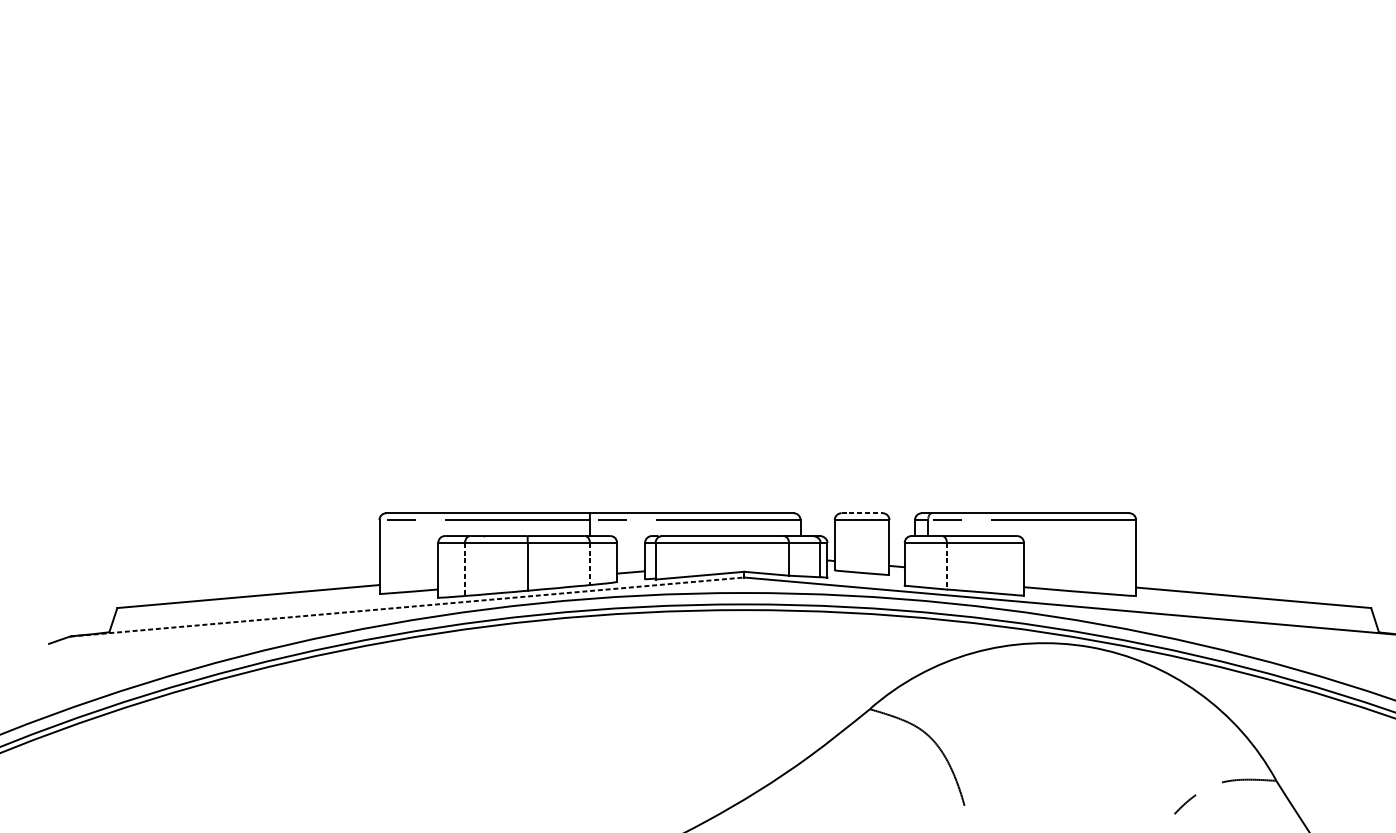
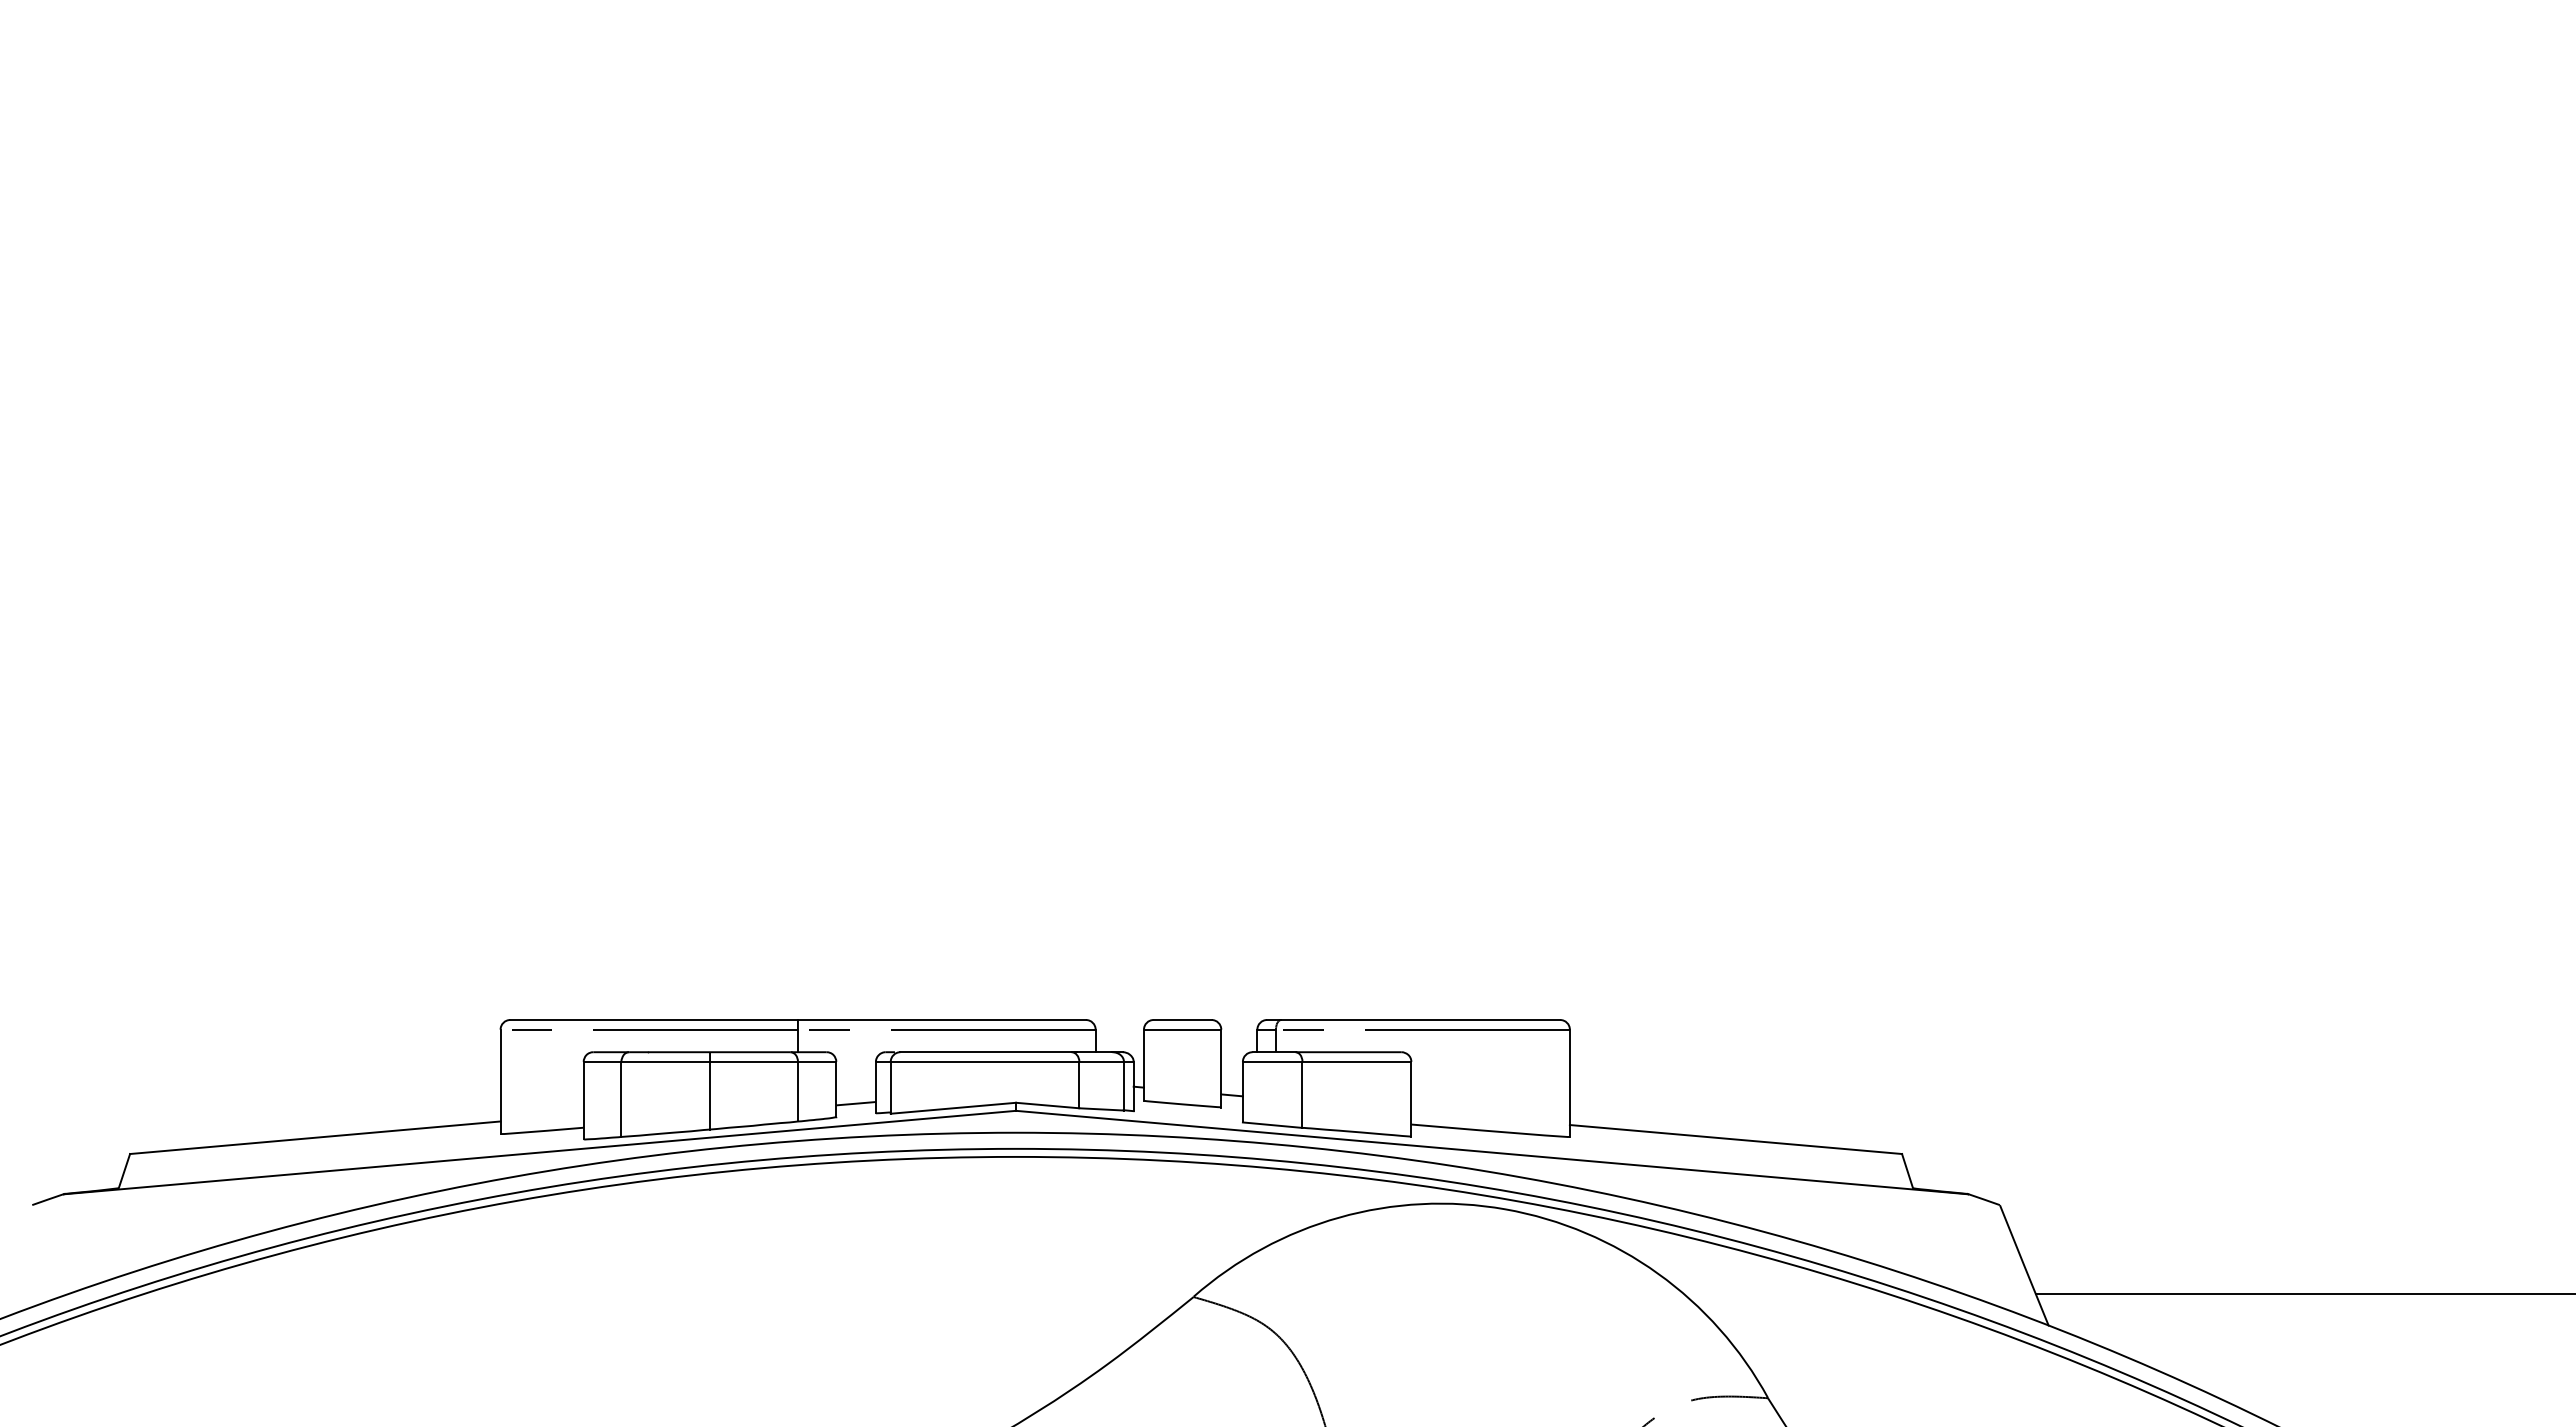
line: (862, 512) -> (1182, 1019), dashed -> solid
line: (589, 563) -> (797, 1091), dashed -> solid
line: (946, 566) -> (1302, 1095), dashed -> solid
line: (465, 569) -> (621, 1099), dashed -> solid
line: (407, 606) -> (540, 1152), dashed -> solid

